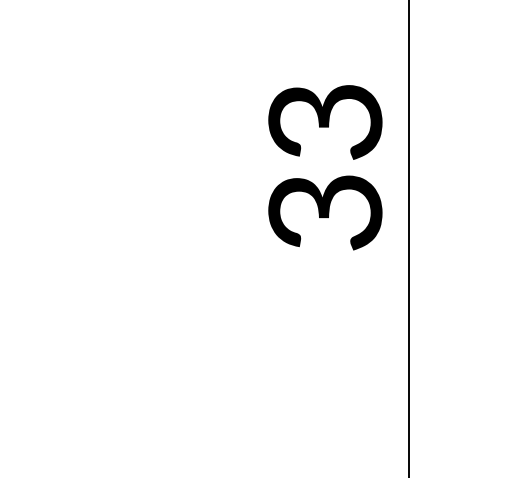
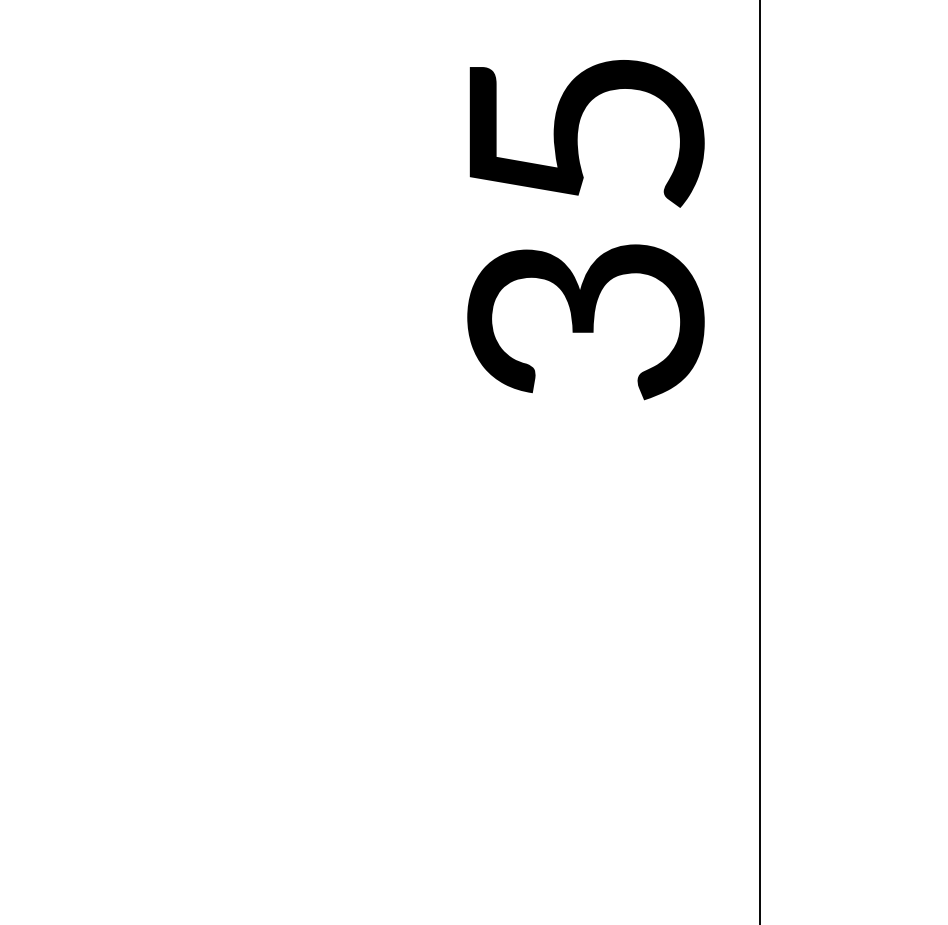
text: (325, 122) -> (586, 134), 33 -> 35

